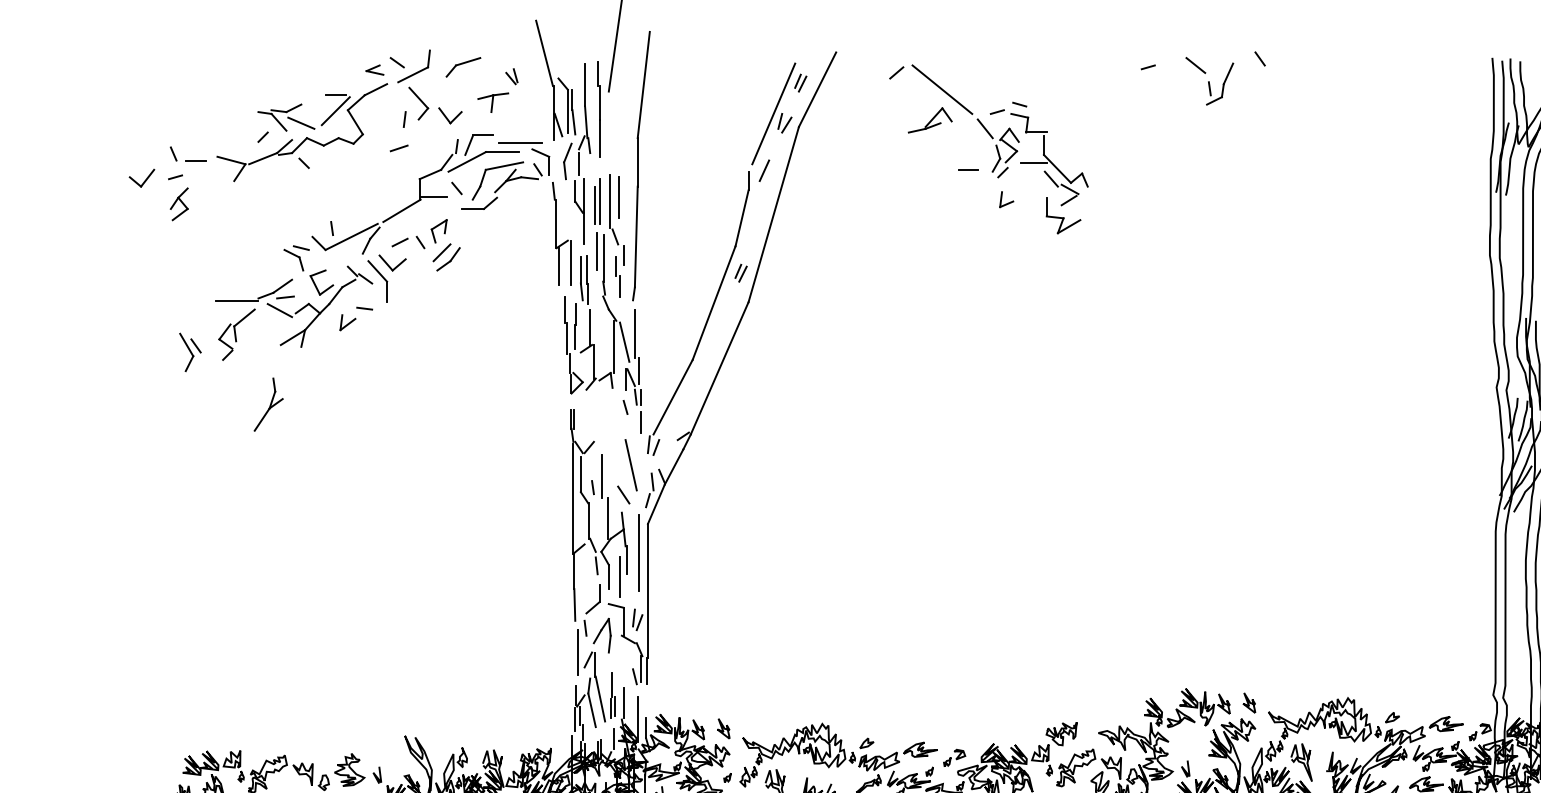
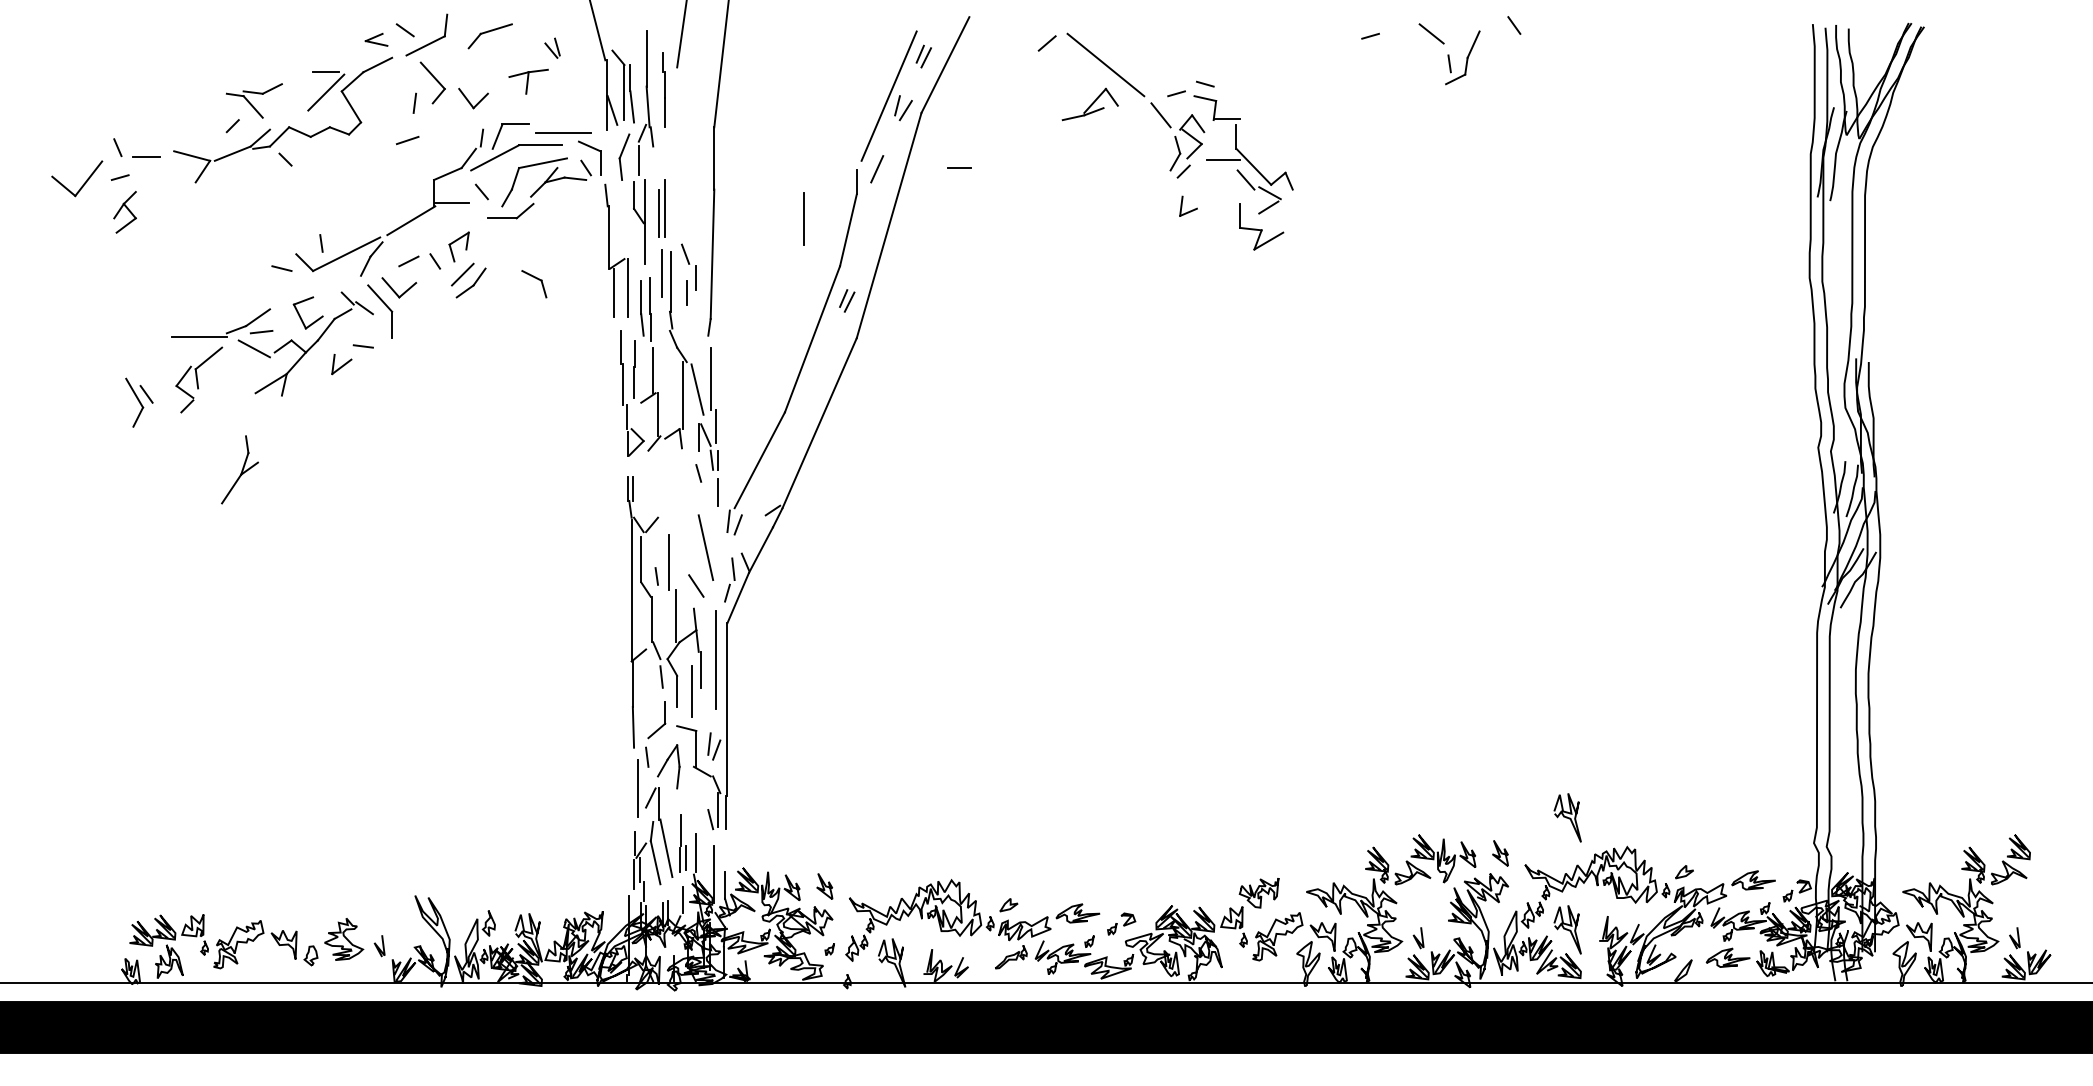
part: (598, 108) -> (663, 89), size x0.6
line: (301, 123) -> (281, 108), removed
line: (968, 169) -> (959, 167), moved
part: (141, 177) -> (76, 178), size x1.6
line: (618, 197) -> (803, 218), moved
line: (609, 201) -> (678, 208), removed
part: (293, 260) -> (534, 284), moved
line: (619, 286) -> (691, 317), removed
curve: (1301, 675) -> (1567, 817), added

